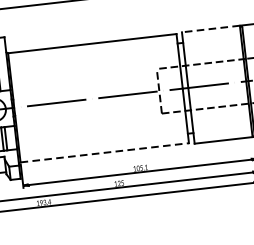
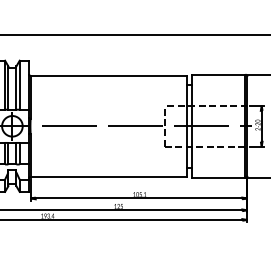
line: (210, 28) -> (218, 74), dashed -> solid
line: (105, 152) -> (109, 176), dashed -> solid

